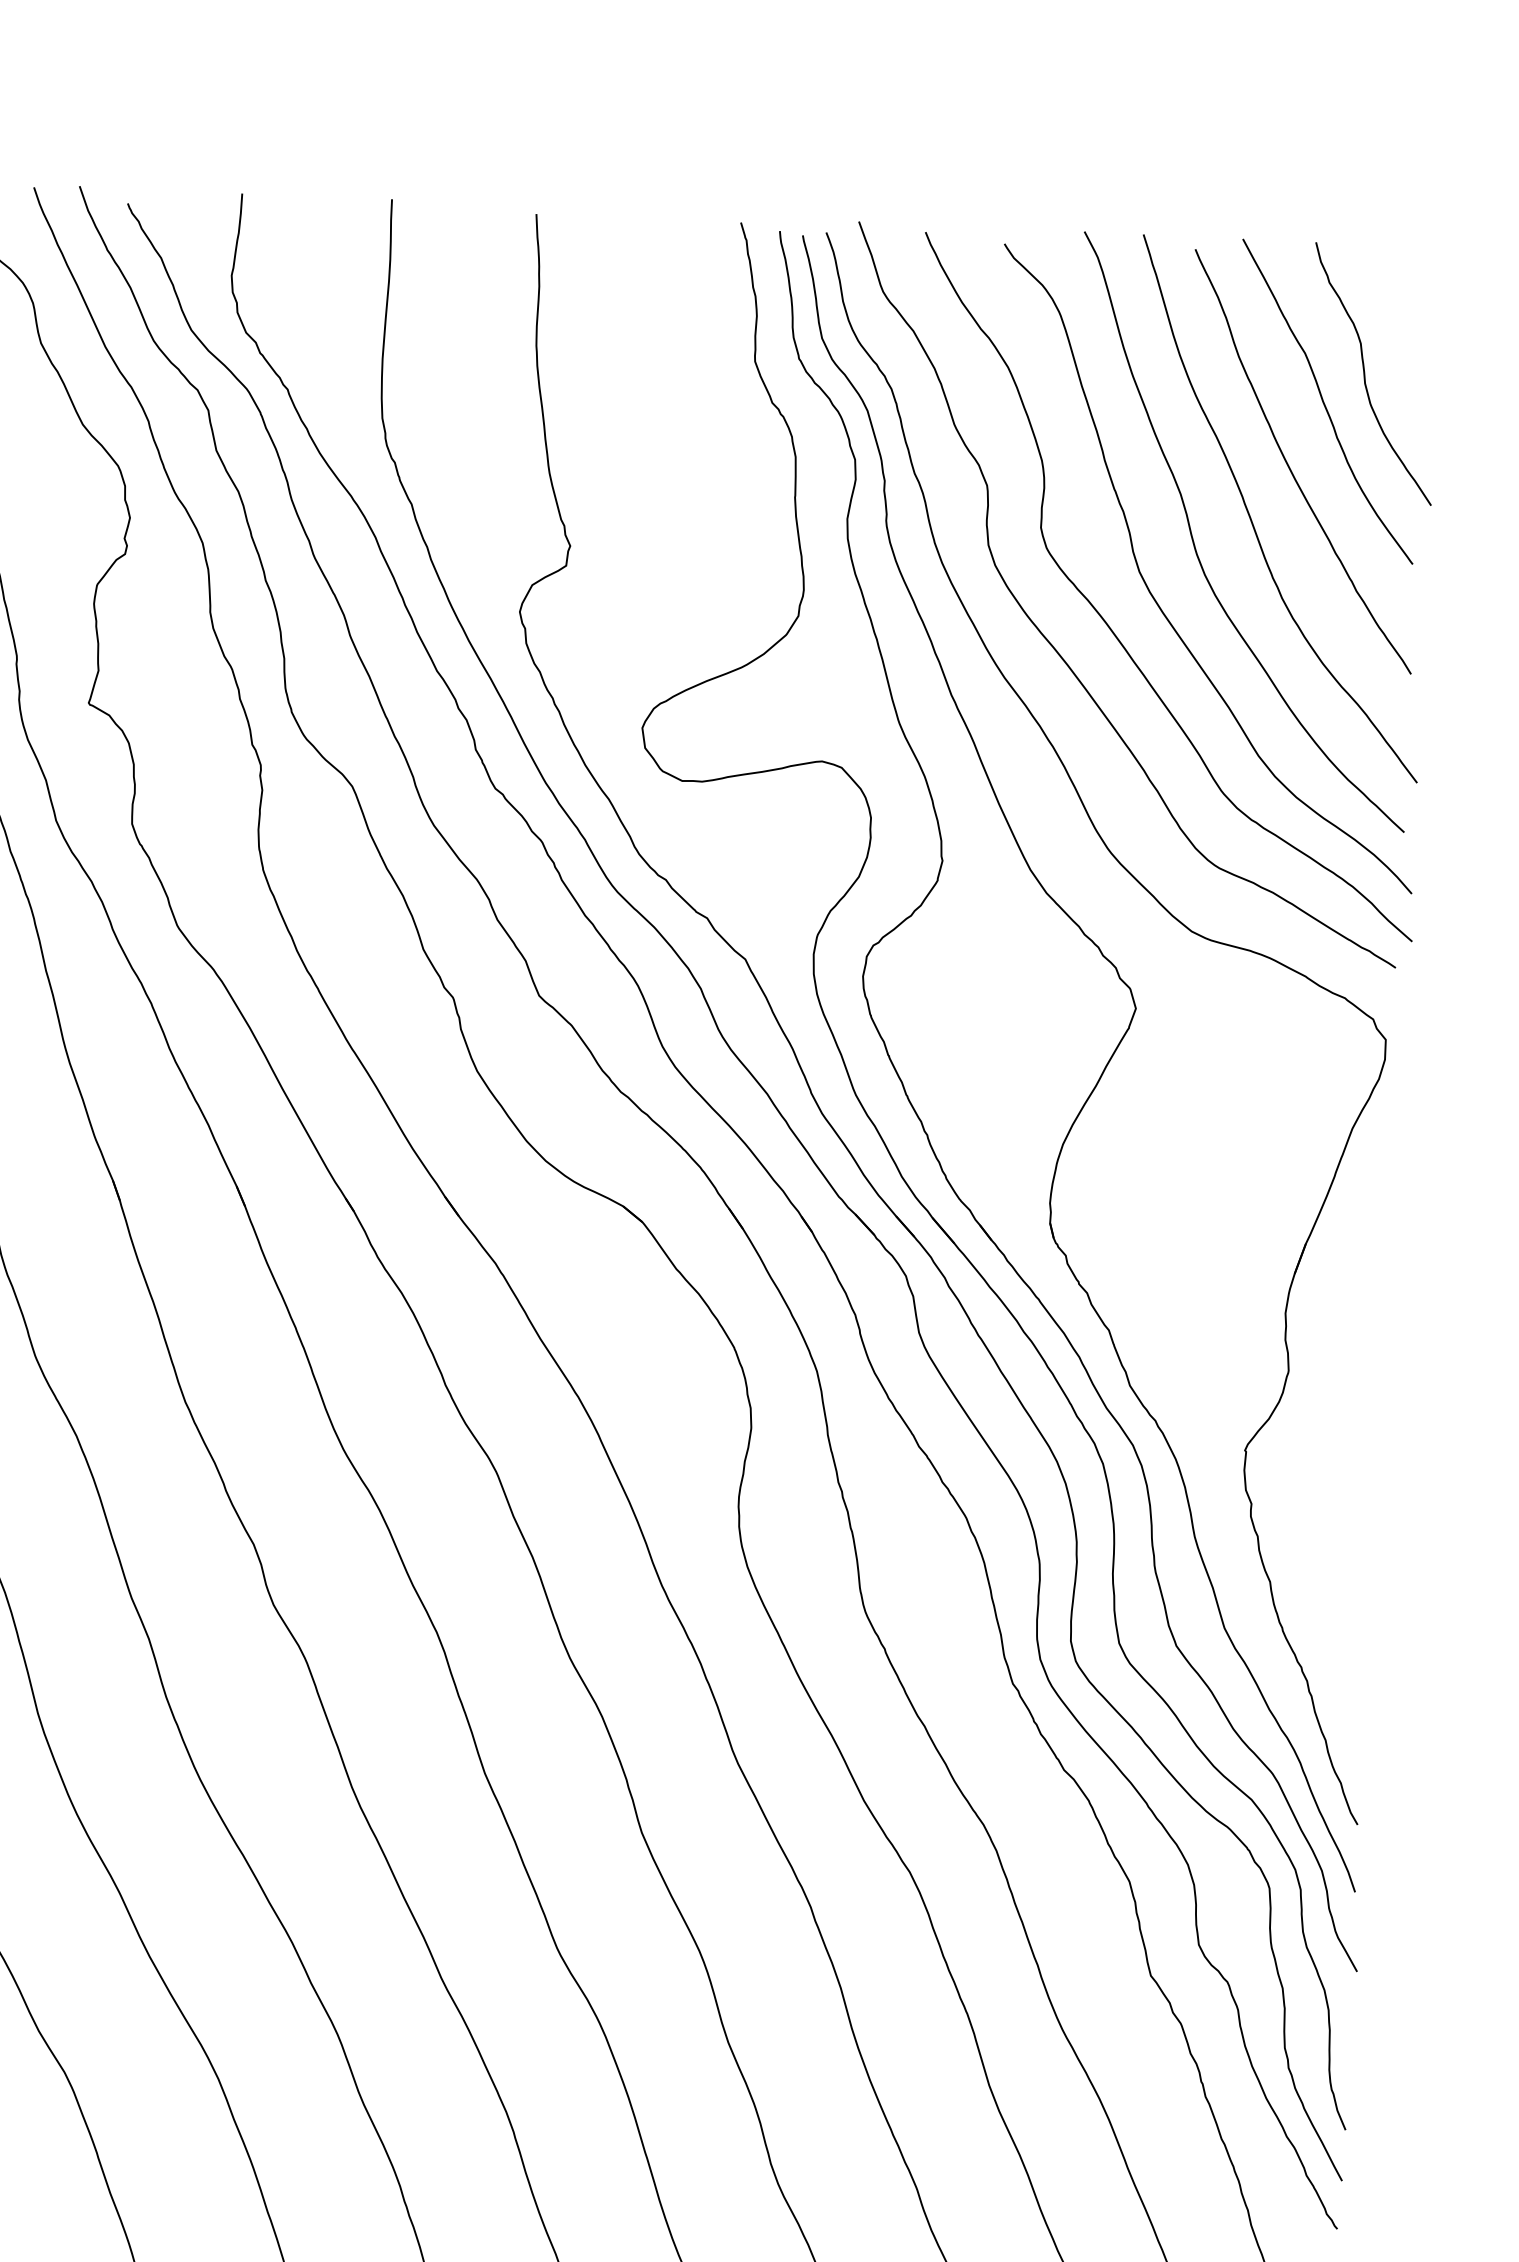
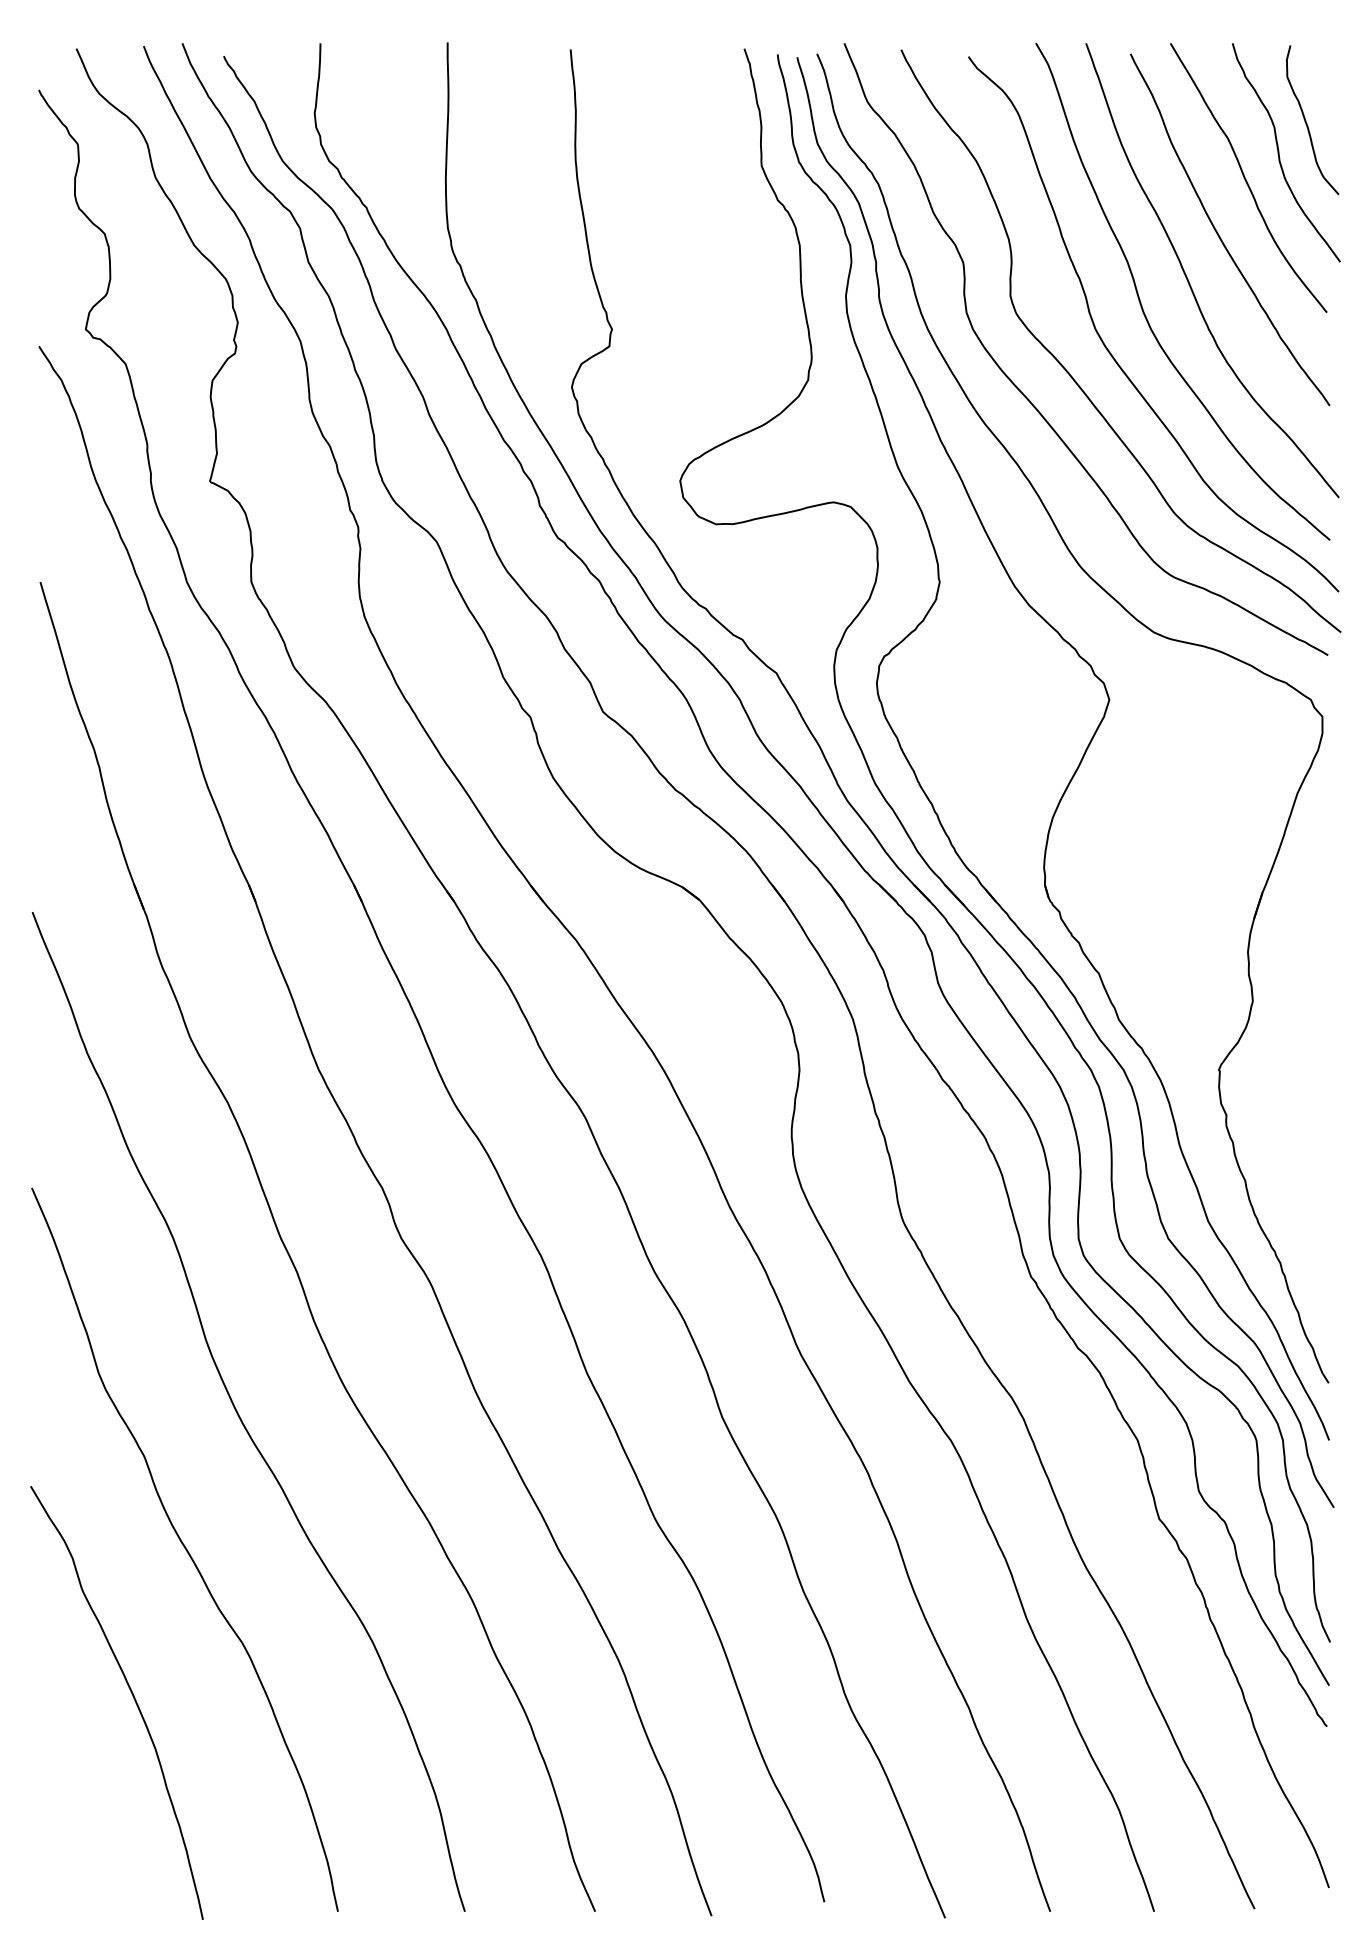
curve: (1399, 340) -> (1307, 123), added

